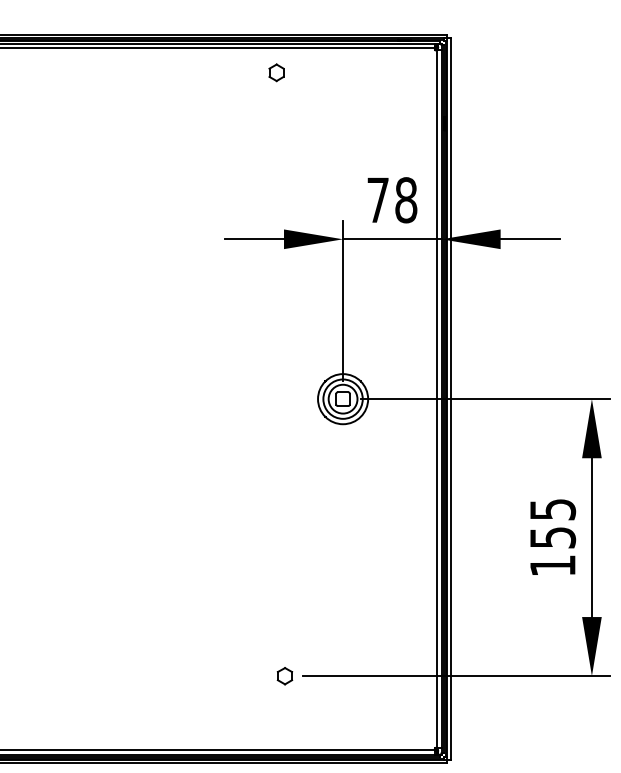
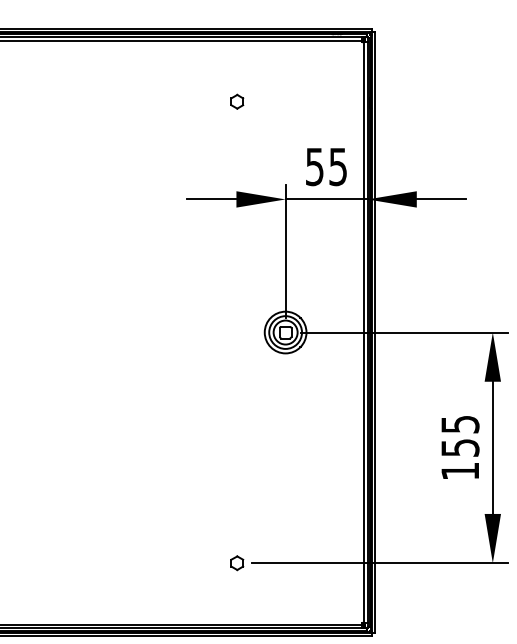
part: (276, 72) -> (237, 101), moved
text: (392, 199) -> (326, 166), 78 -> 55

